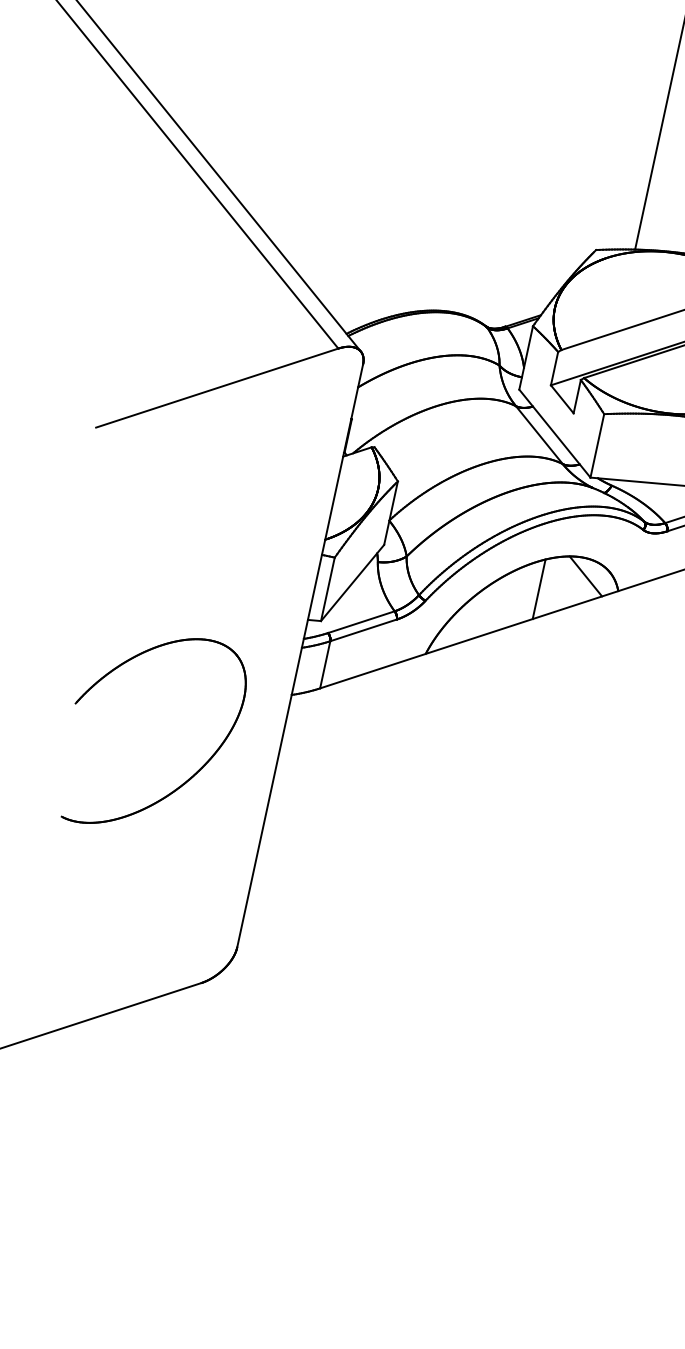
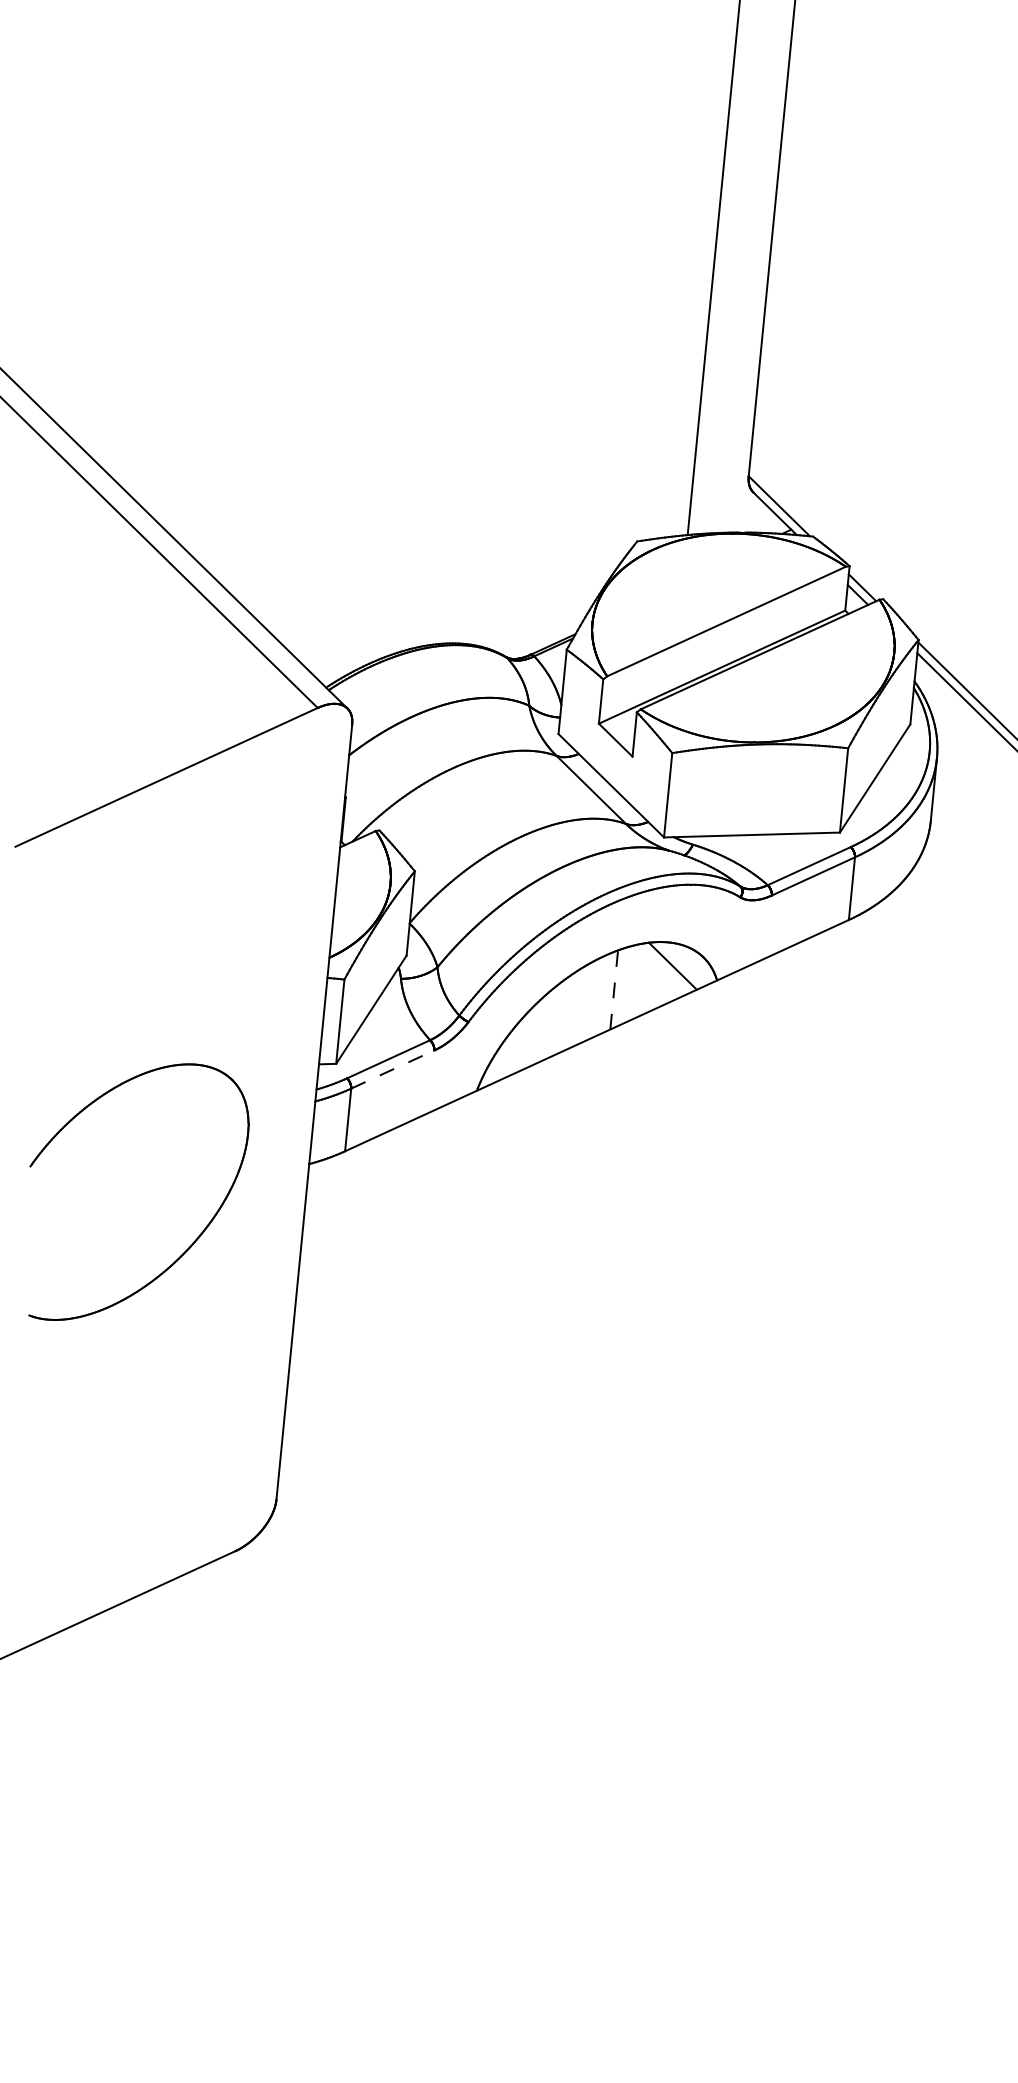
line: (539, 588) -> (614, 989), solid -> dashed
line: (363, 630) -> (392, 1069), solid -> dashed
part: (193, 774) -> (193, 1241), moved

